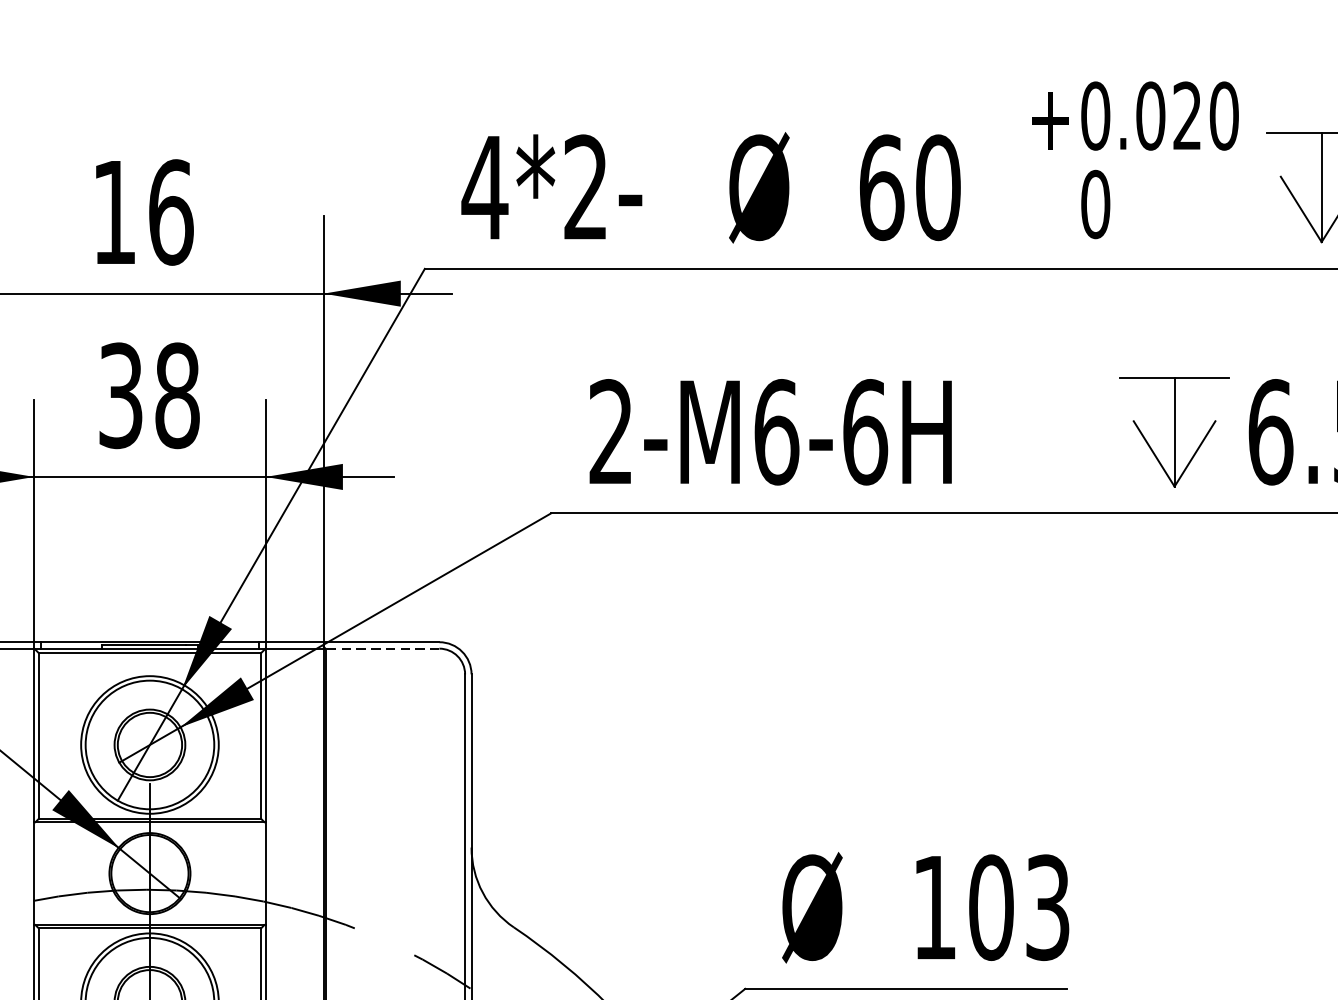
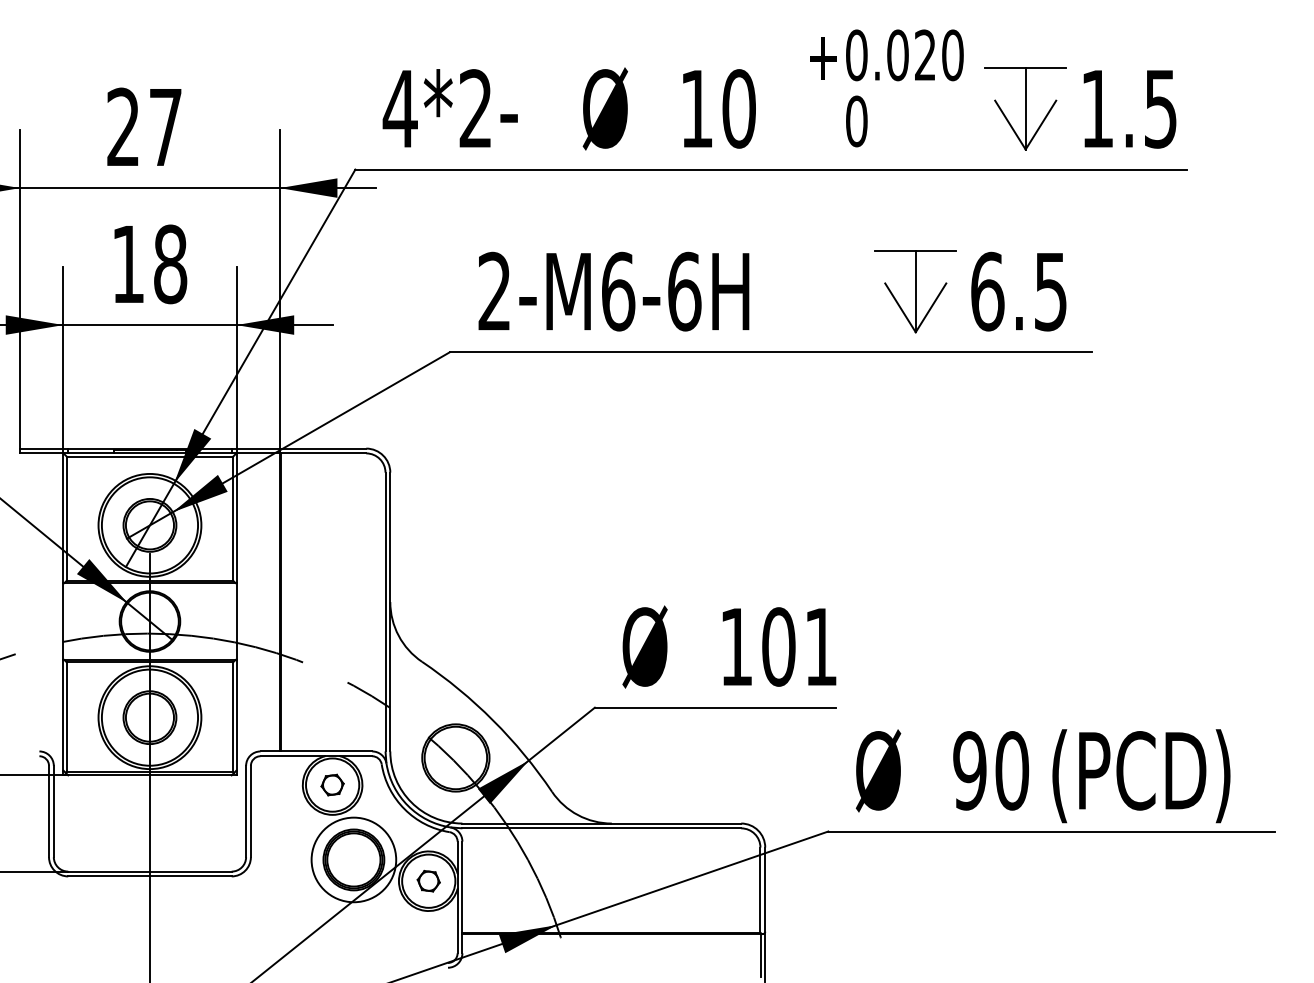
text: (881, 187) -> (696, 108), 60 -> 10
text: (142, 212) -> (144, 127), 16 -> 27
text: (121, 395) -> (128, 264), 38 -> 18
line: (382, 648) -> (323, 453), dashed -> solid
text: (1047, 907) -> (820, 646), 103 -> 101

